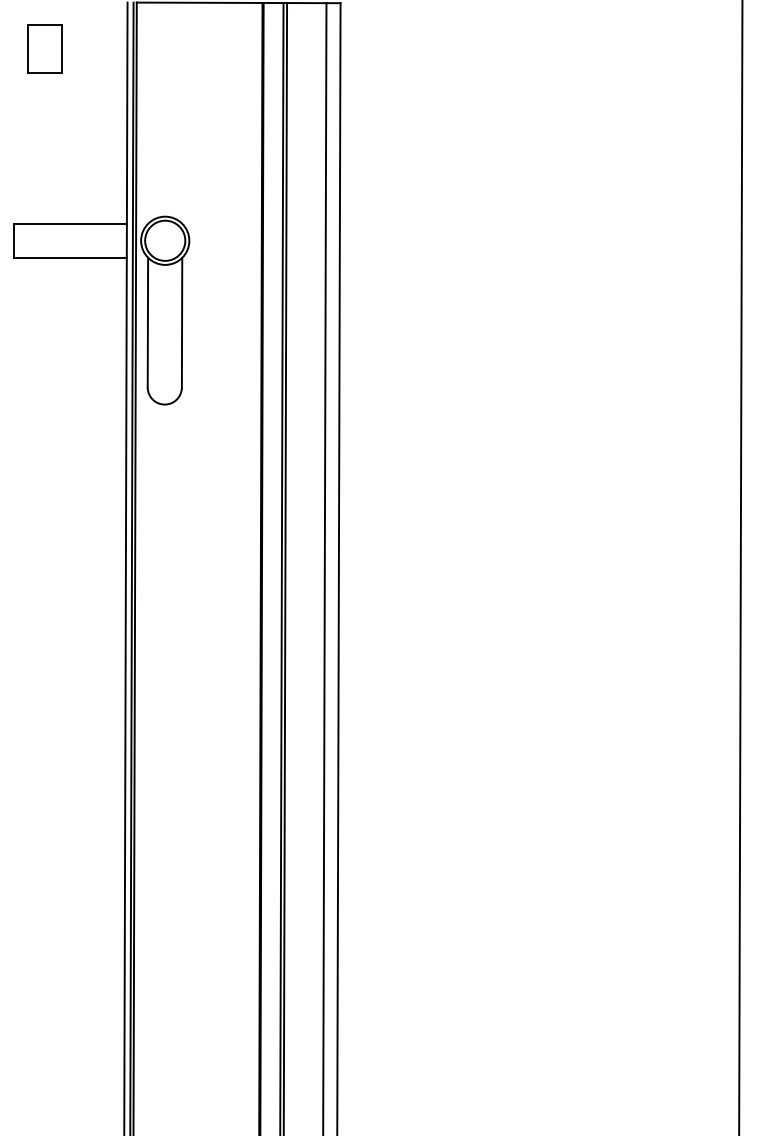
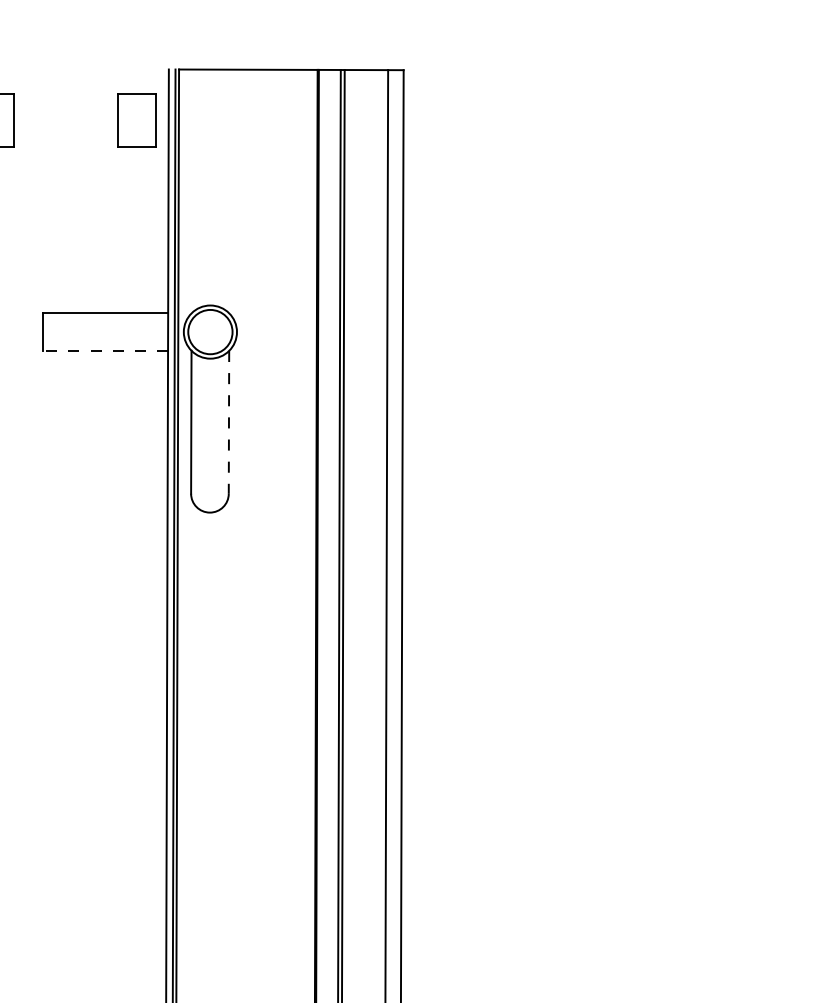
part: (44, 48) -> (136, 120), moved
line: (70, 257) -> (105, 350), solid -> dashed
line: (182, 322) -> (229, 422), solid -> dashed

